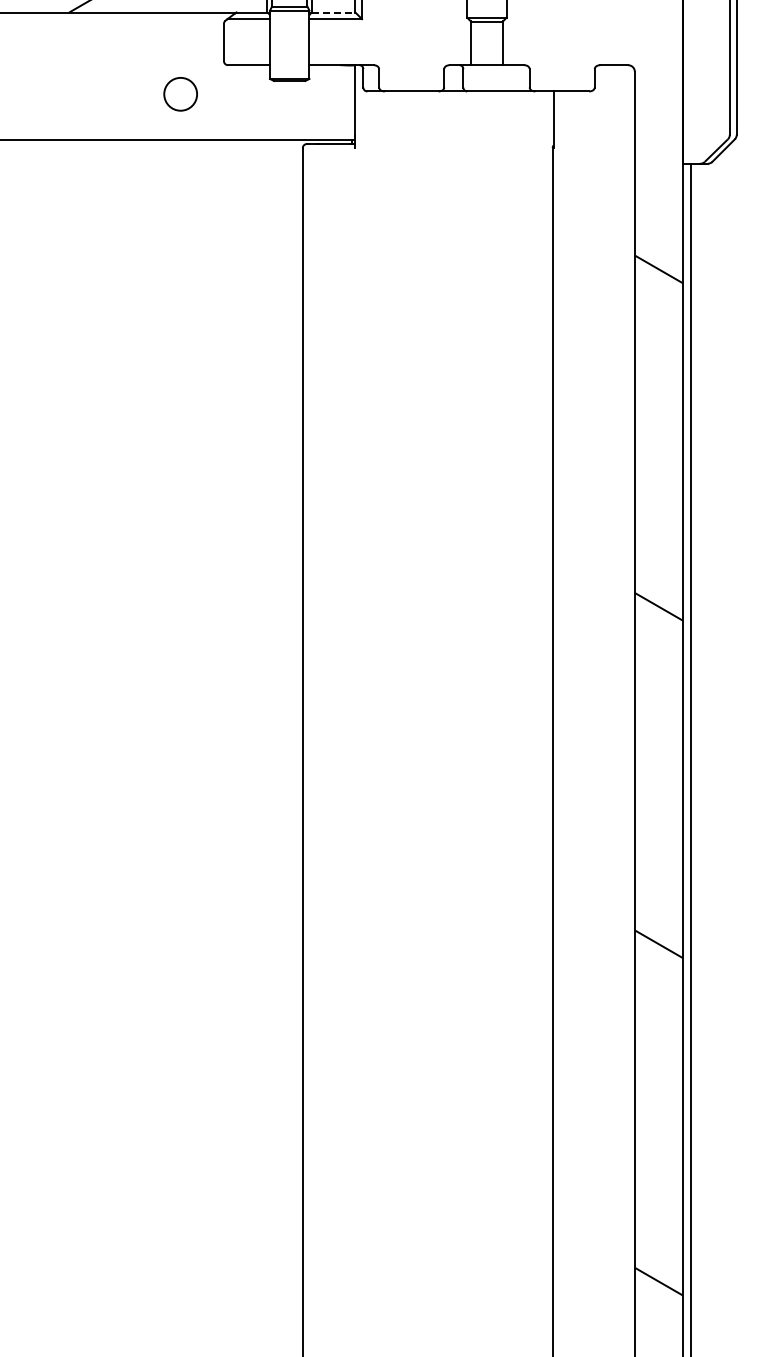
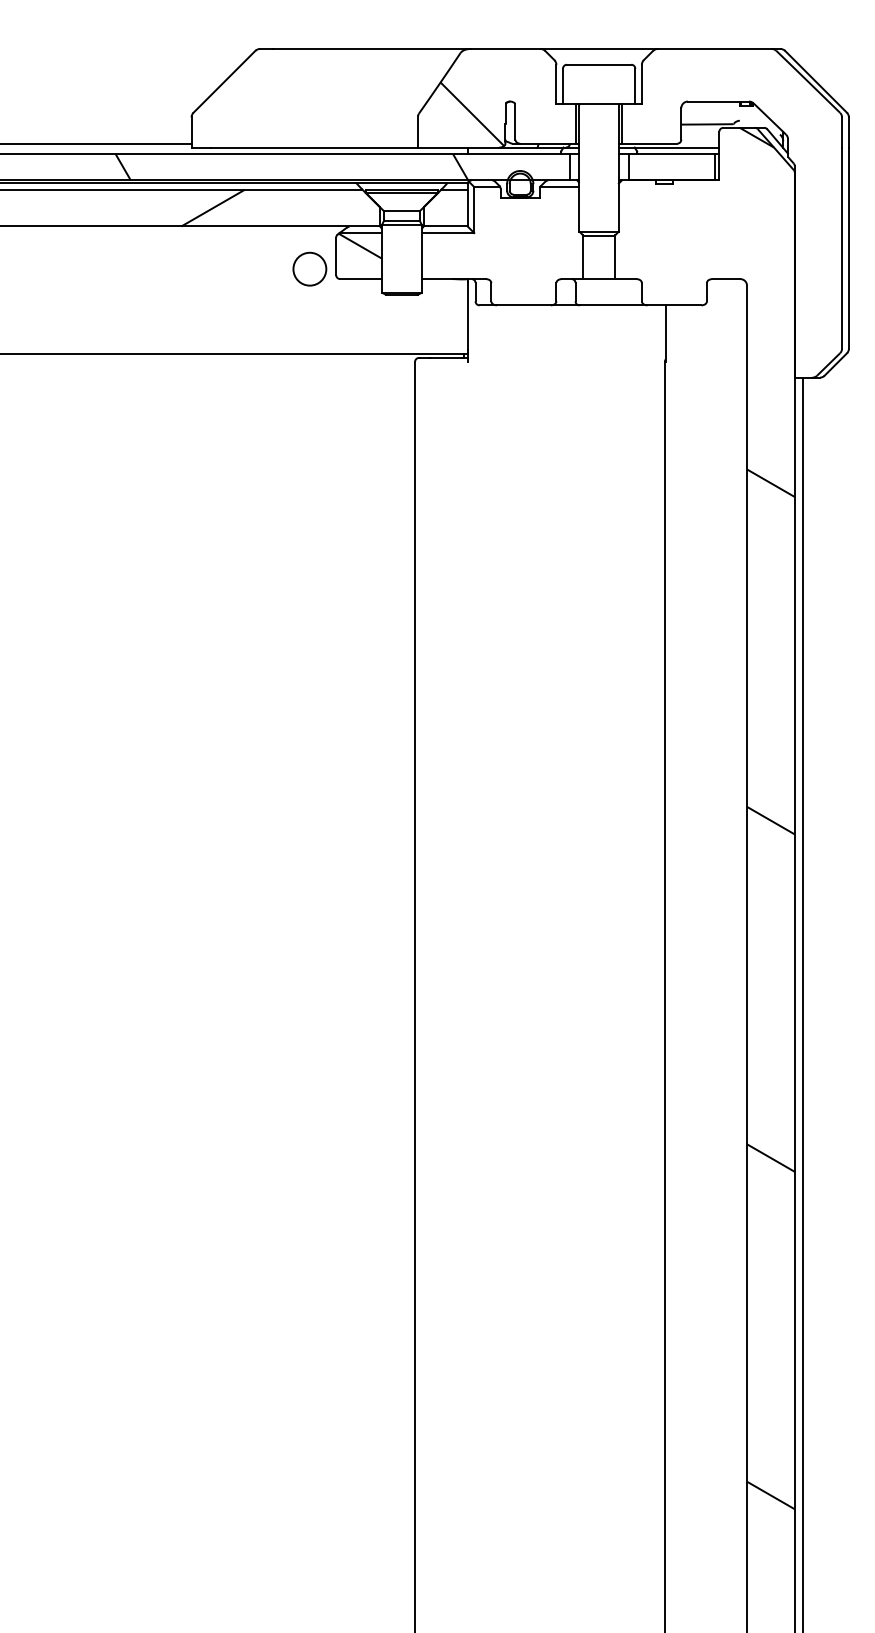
line: (333, 12) -> (445, 226), dashed -> solid
hatch: (248, 31) -> (360, 245), added
circle: (180, 93) -> (309, 268), moved

